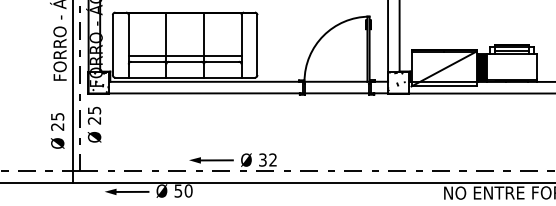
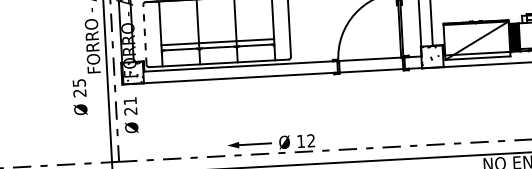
line: (112, 44) -> (144, 34), solid -> dashed
text: (94, 110) -> (130, 101), 25 -> 21
text: (57, 130) -> (79, 96), moved
text: (262, 159) -> (300, 140), 32 -> 12

